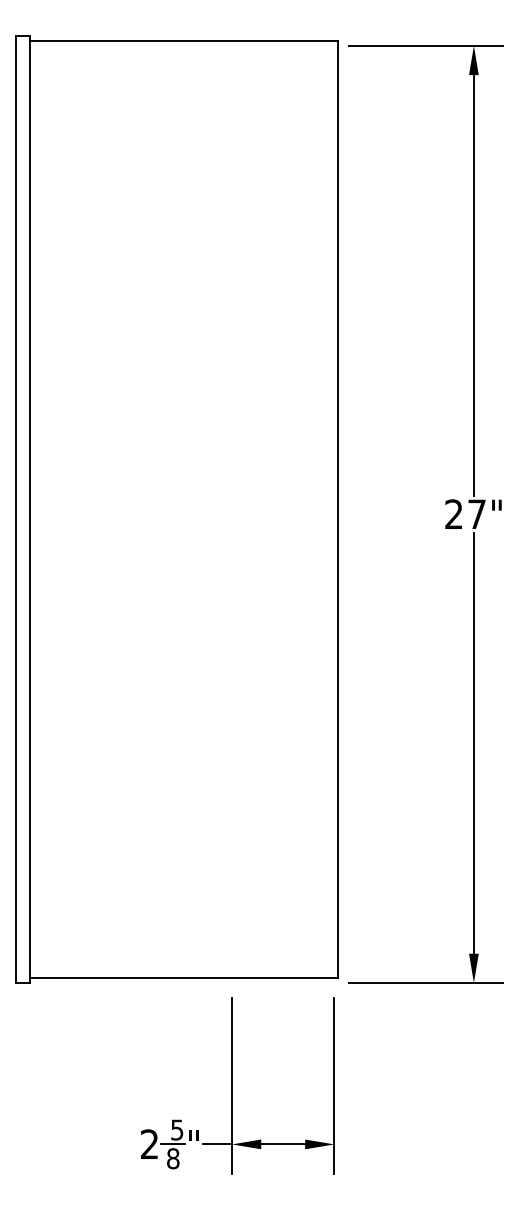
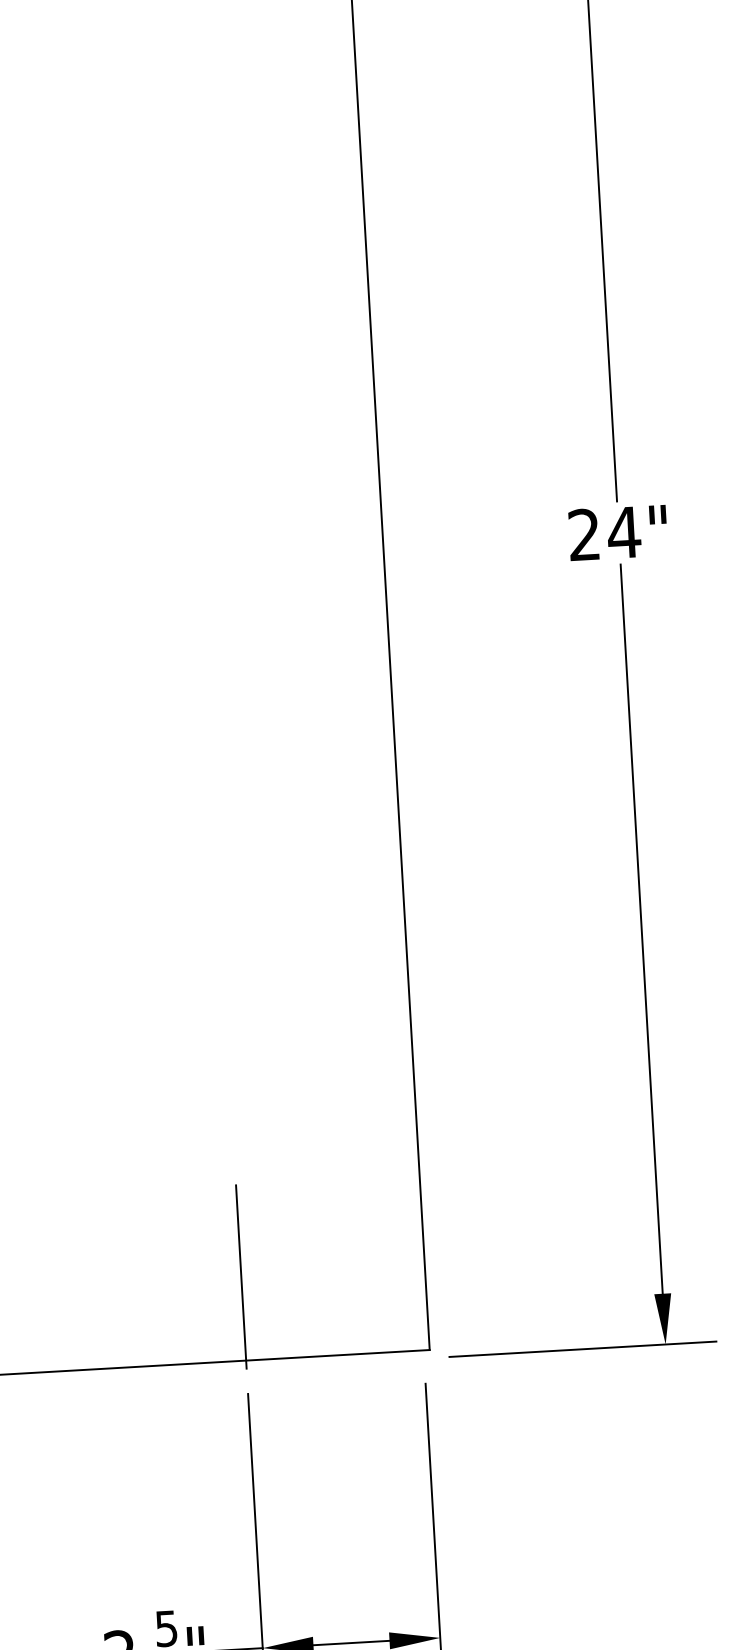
text: (476, 513) -> (623, 531), 27" -> 24"
line: (231, 930) -> (240, 1277), added

